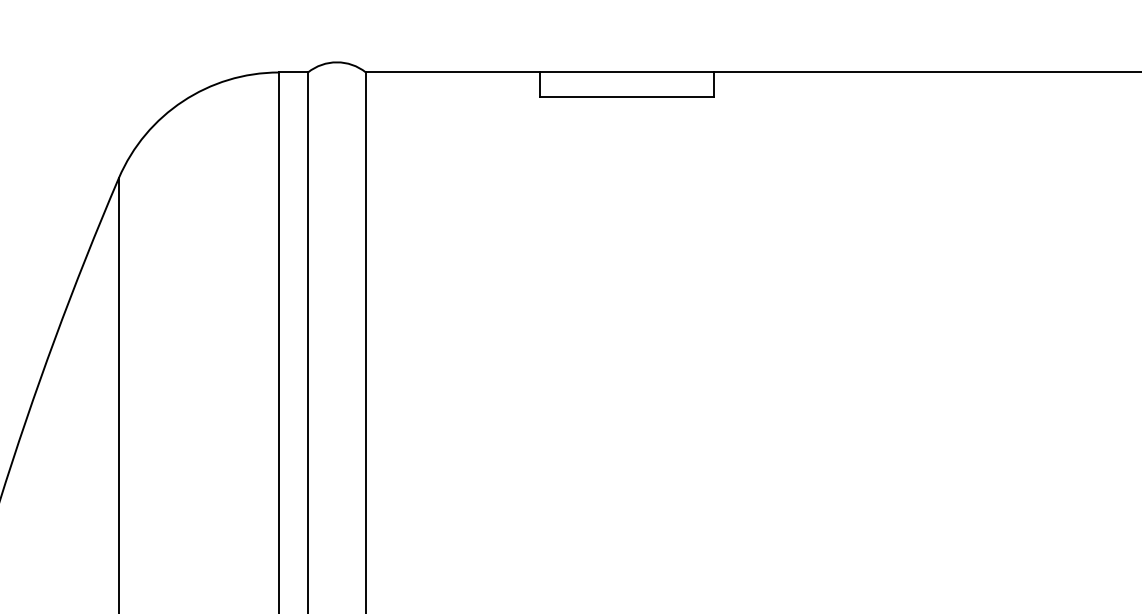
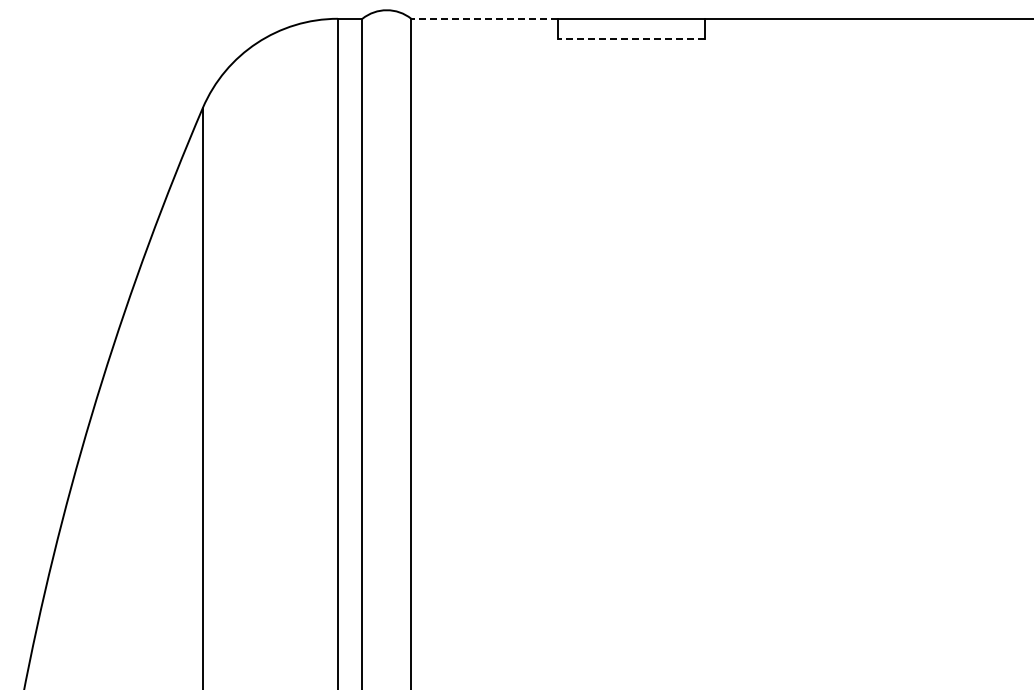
line: (452, 72) -> (484, 18), solid -> dashed
line: (626, 97) -> (631, 39), solid -> dashed

